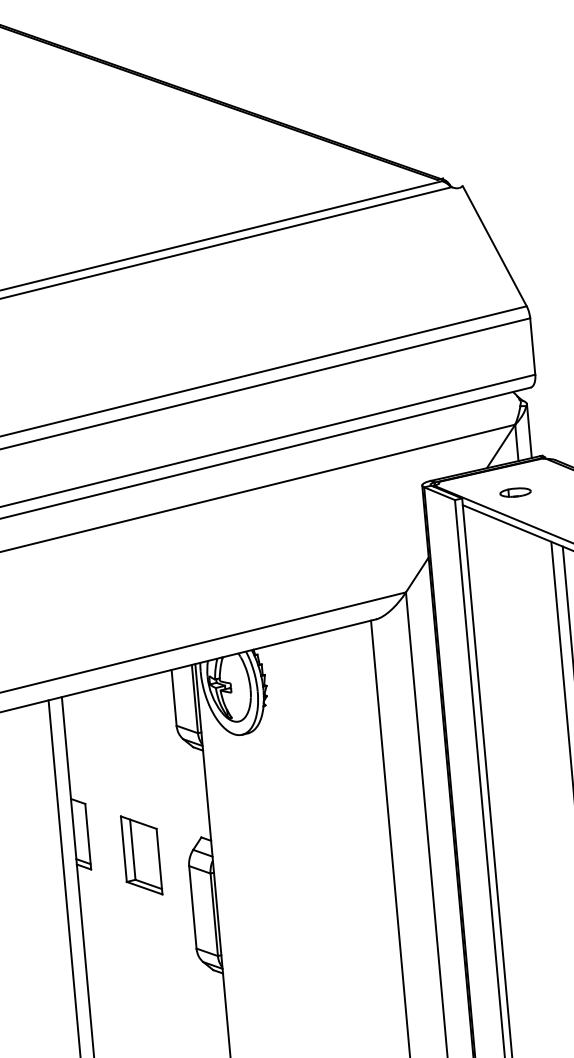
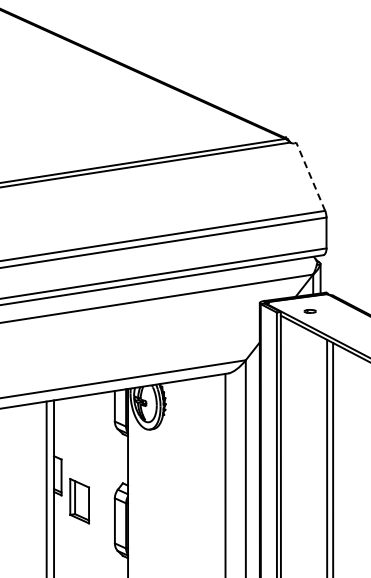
line: (494, 245) -> (310, 176), solid -> dashed
part: (516, 492) -> (310, 311), size x0.7
part: (141, 855) -> (79, 501), moved

